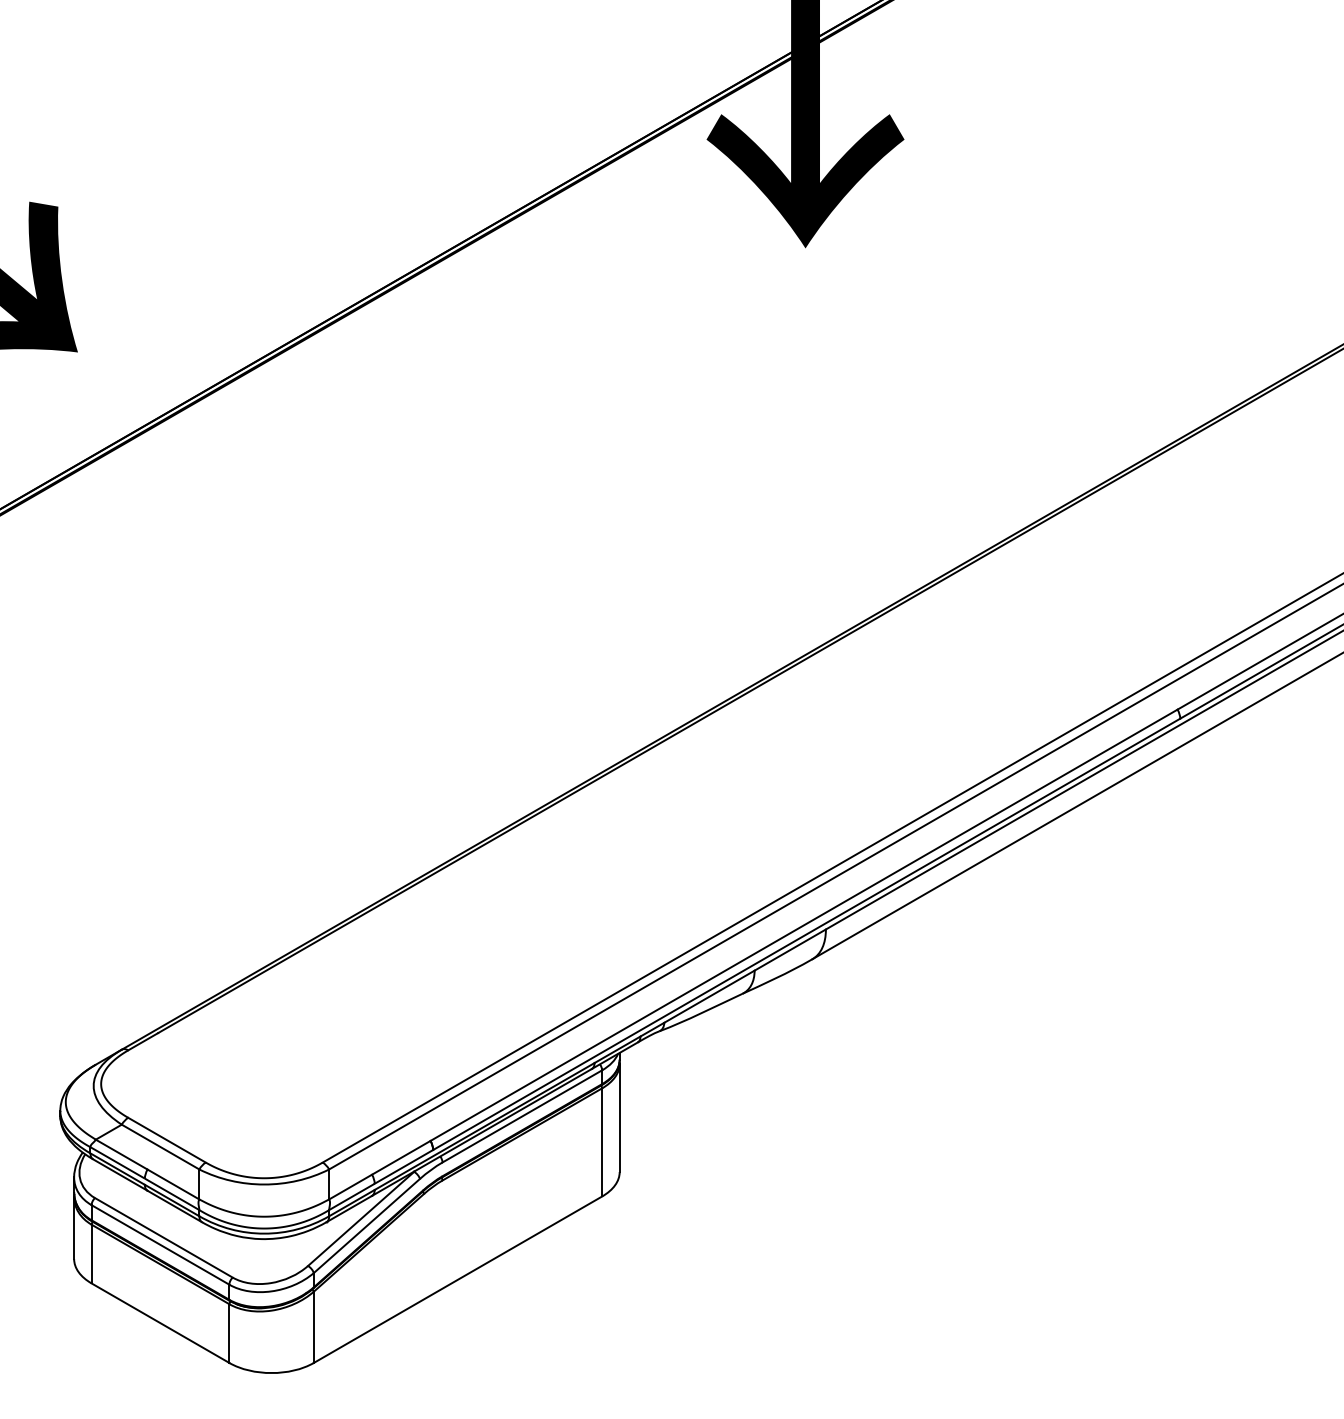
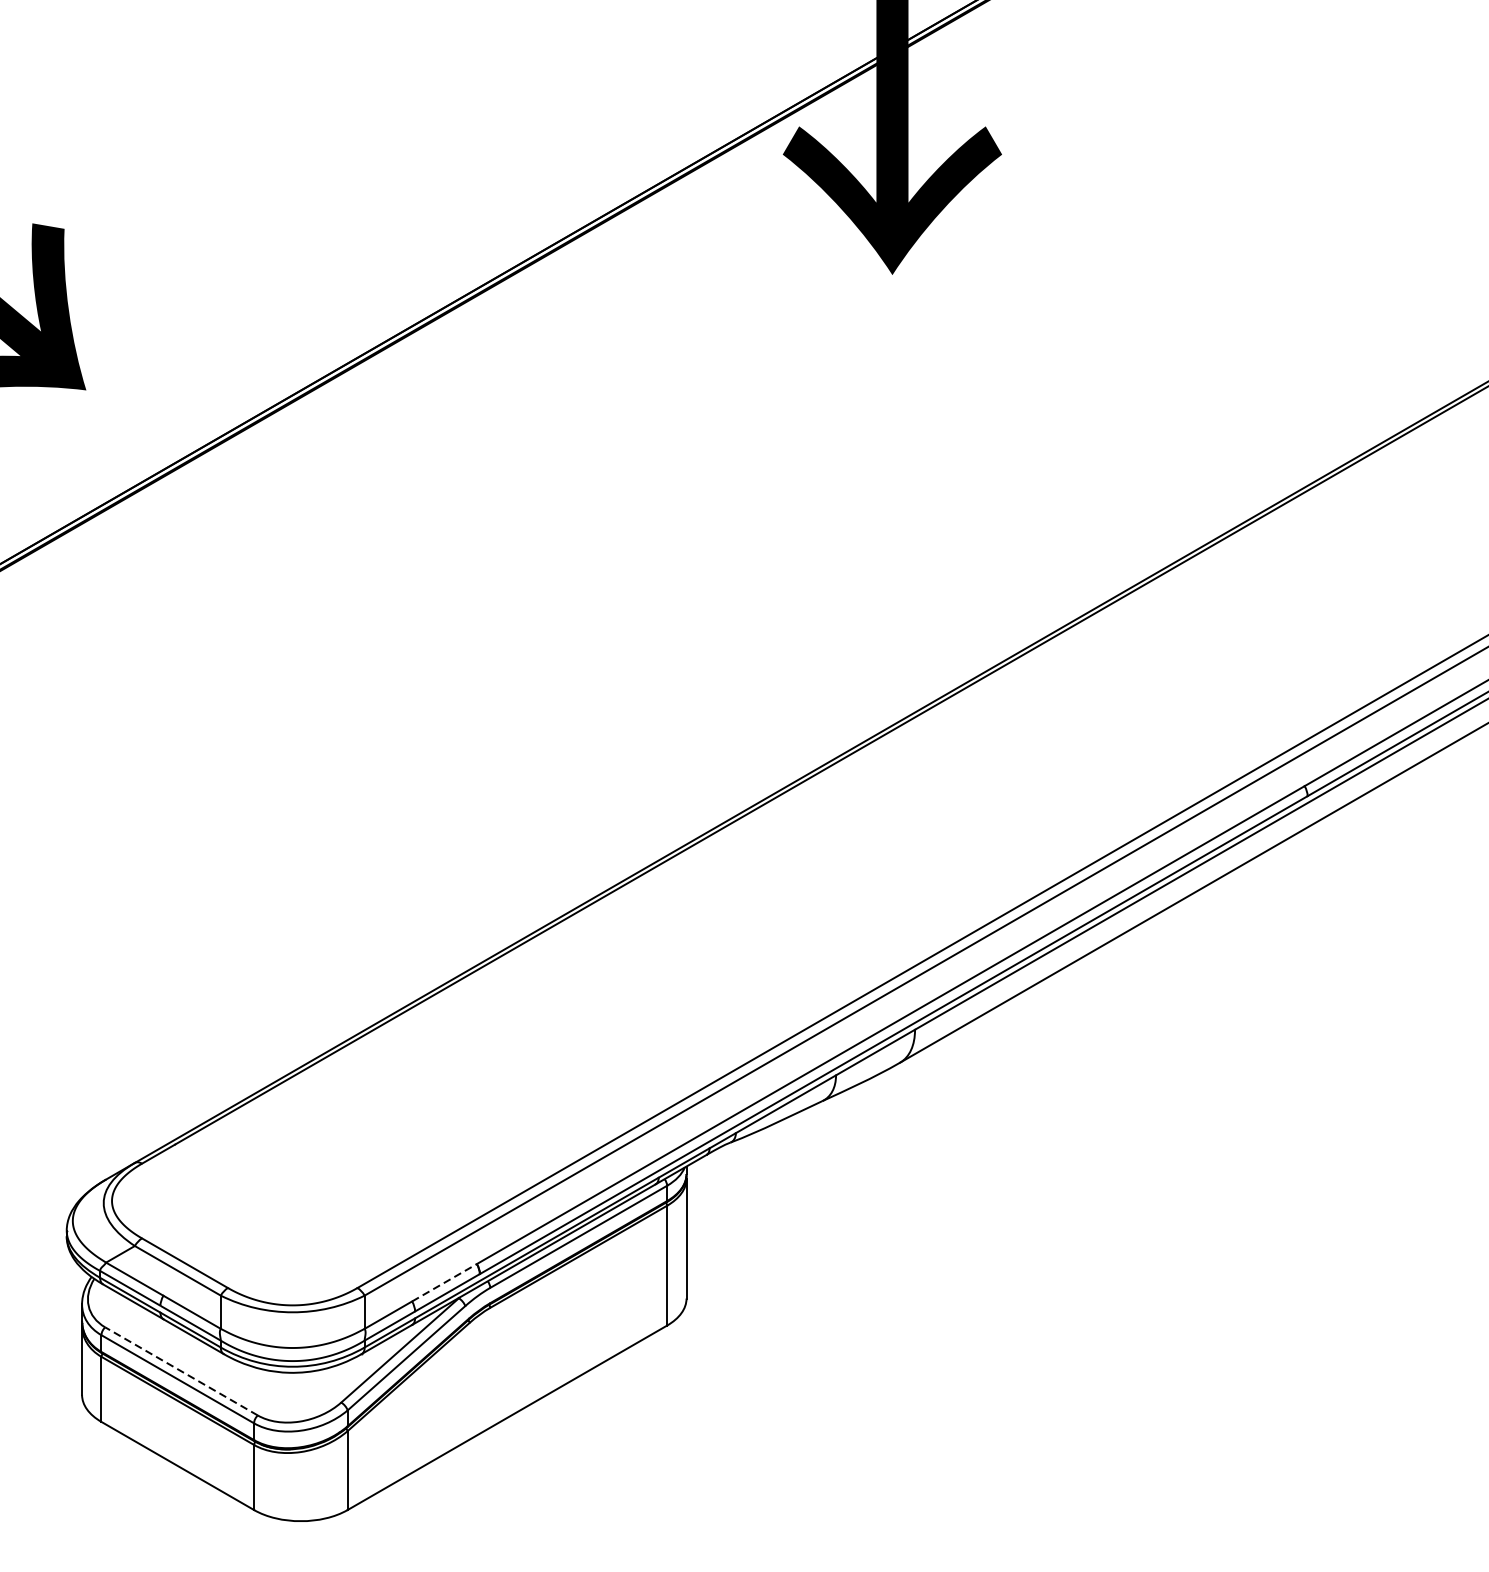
line: (401, 1157) -> (444, 1282), solid -> dashed
line: (163, 1237) -> (181, 1371), solid -> dashed

